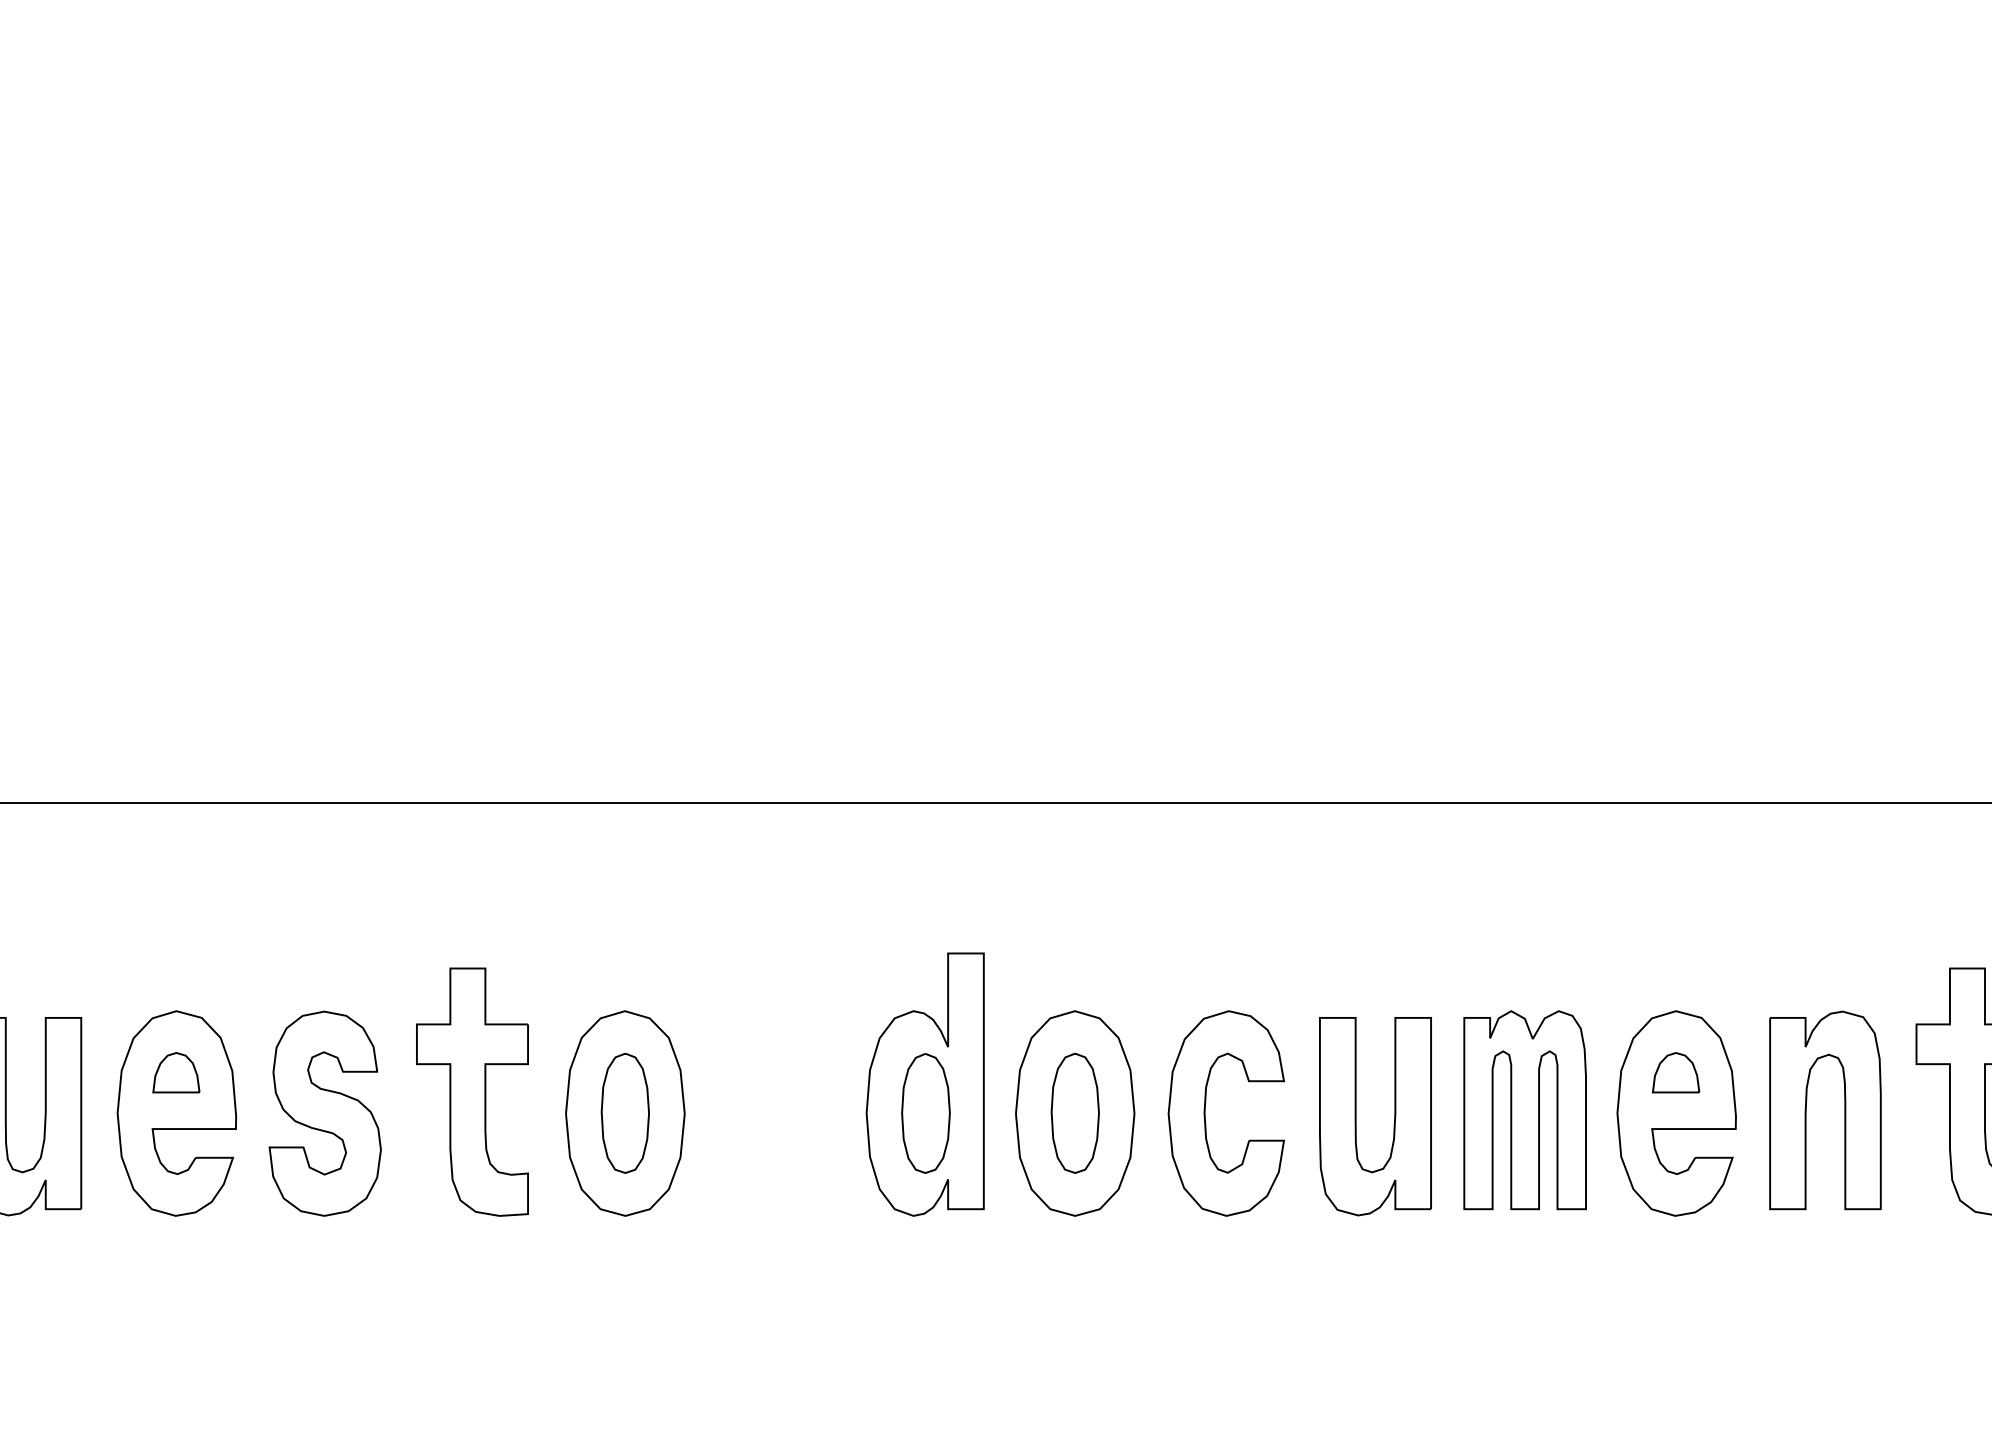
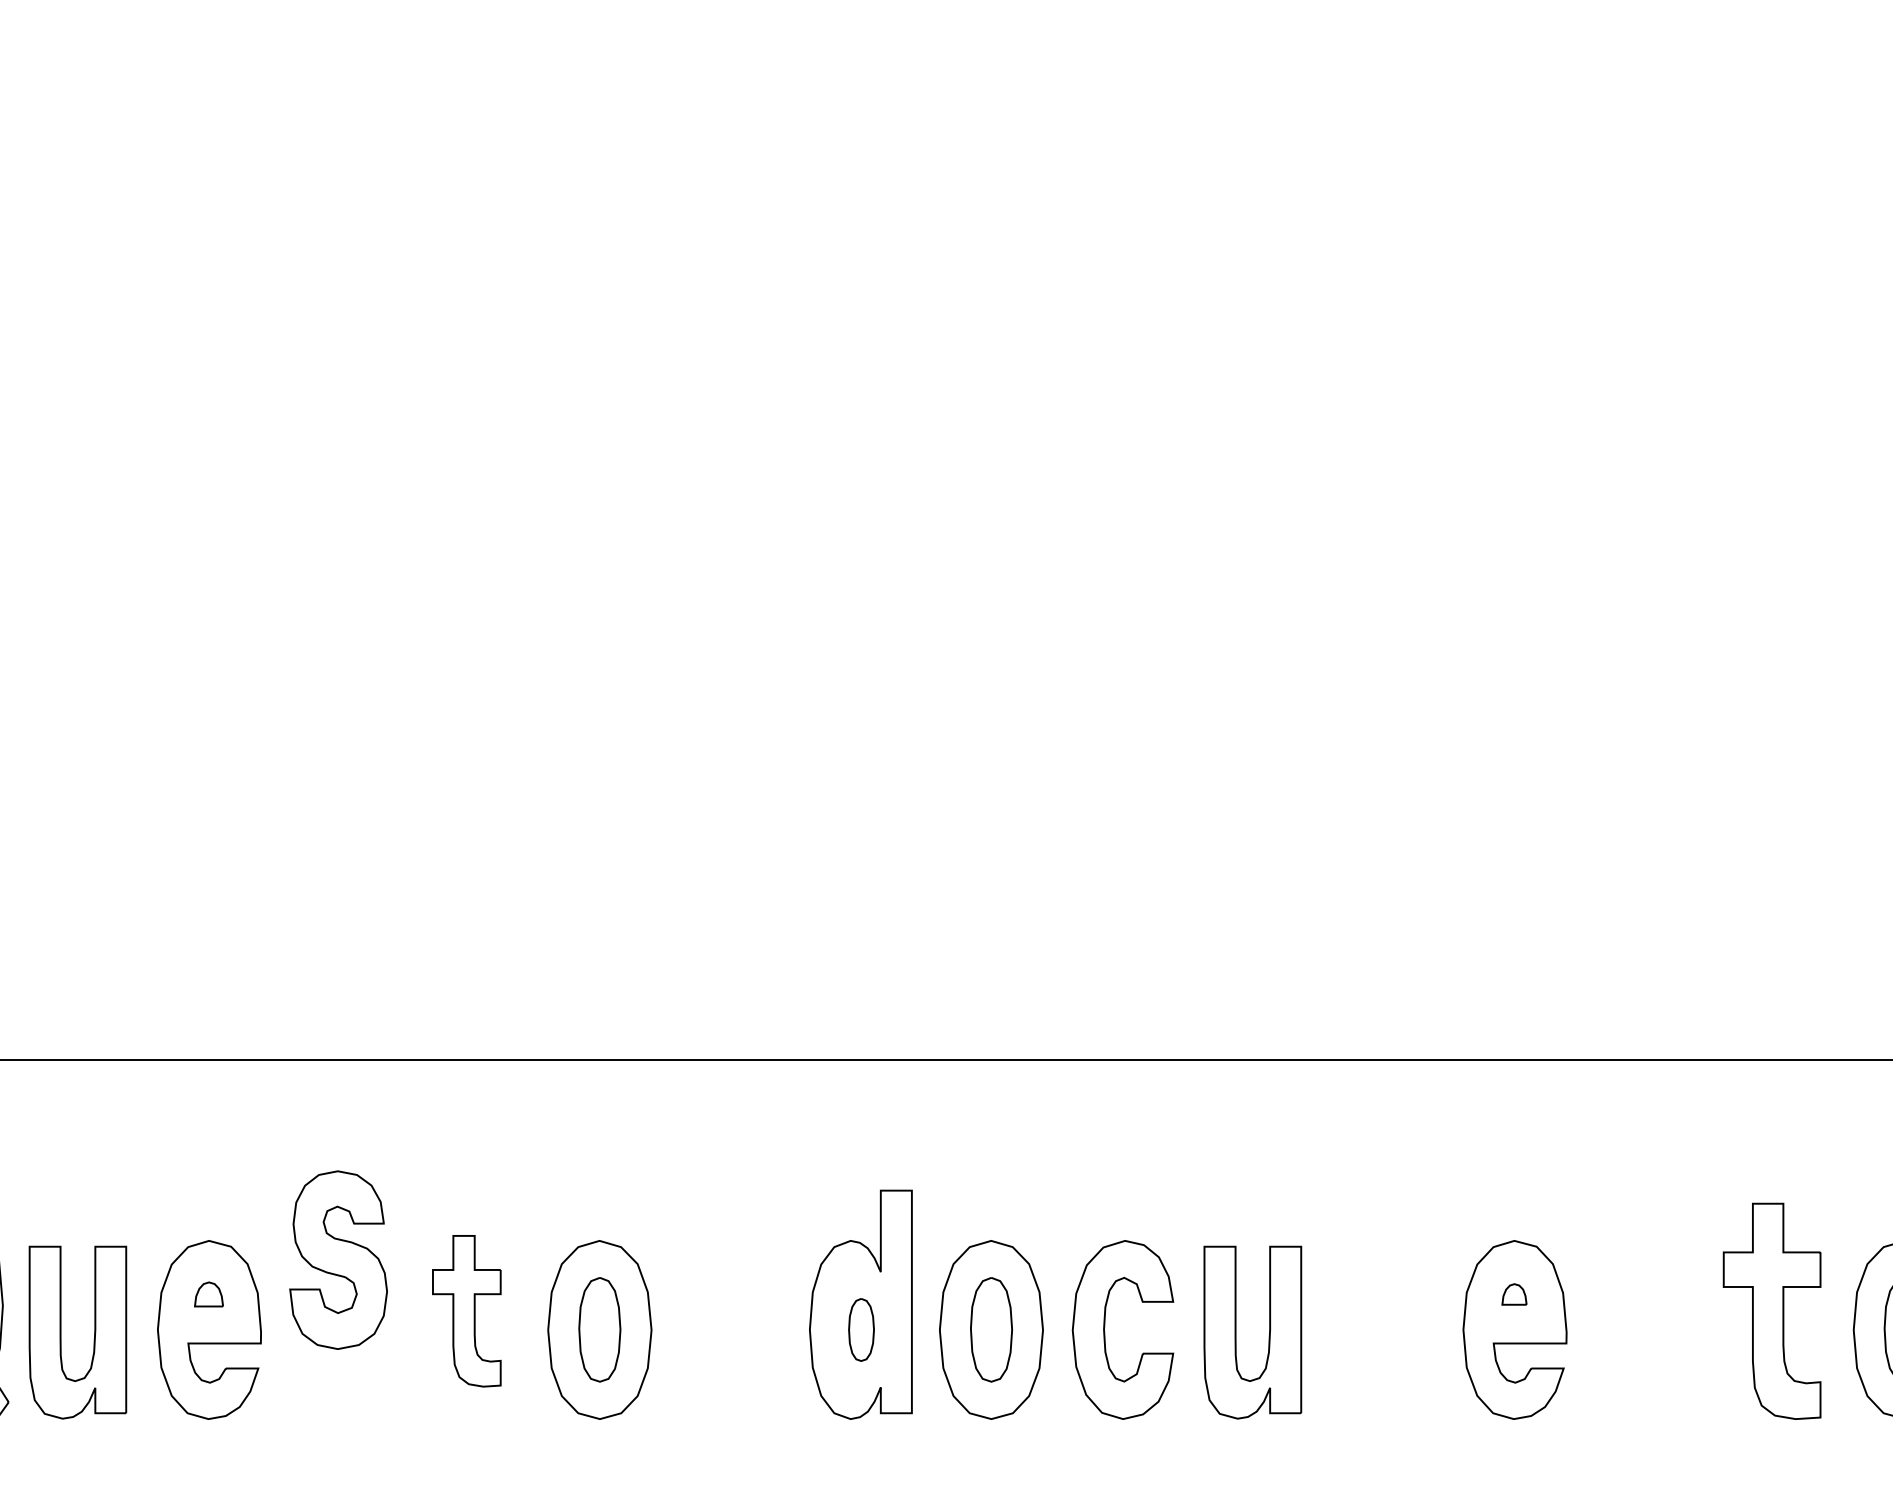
part: (175, 1072) -> (208, 1294), size x0.7
part: (1676, 1072) -> (1514, 1294), size x0.6
part: (472, 1091) -> (466, 1310), size x0.7
part: (1524, 1110) -> (1382, 1327), removed
part: (1807, 1110) -> (1628, 1327), removed
part: (325, 1112) -> (338, 1259), moved
part: (925, 1112) -> (861, 1329), size x0.6

